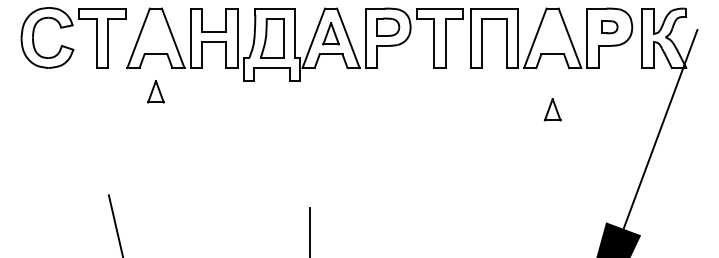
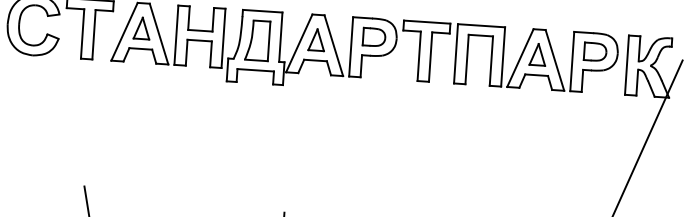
part: (609, 26) -> (595, 51), size x1.43
part: (155, 91) -> (141, 28), moved
part: (552, 109) -> (537, 54), moved

